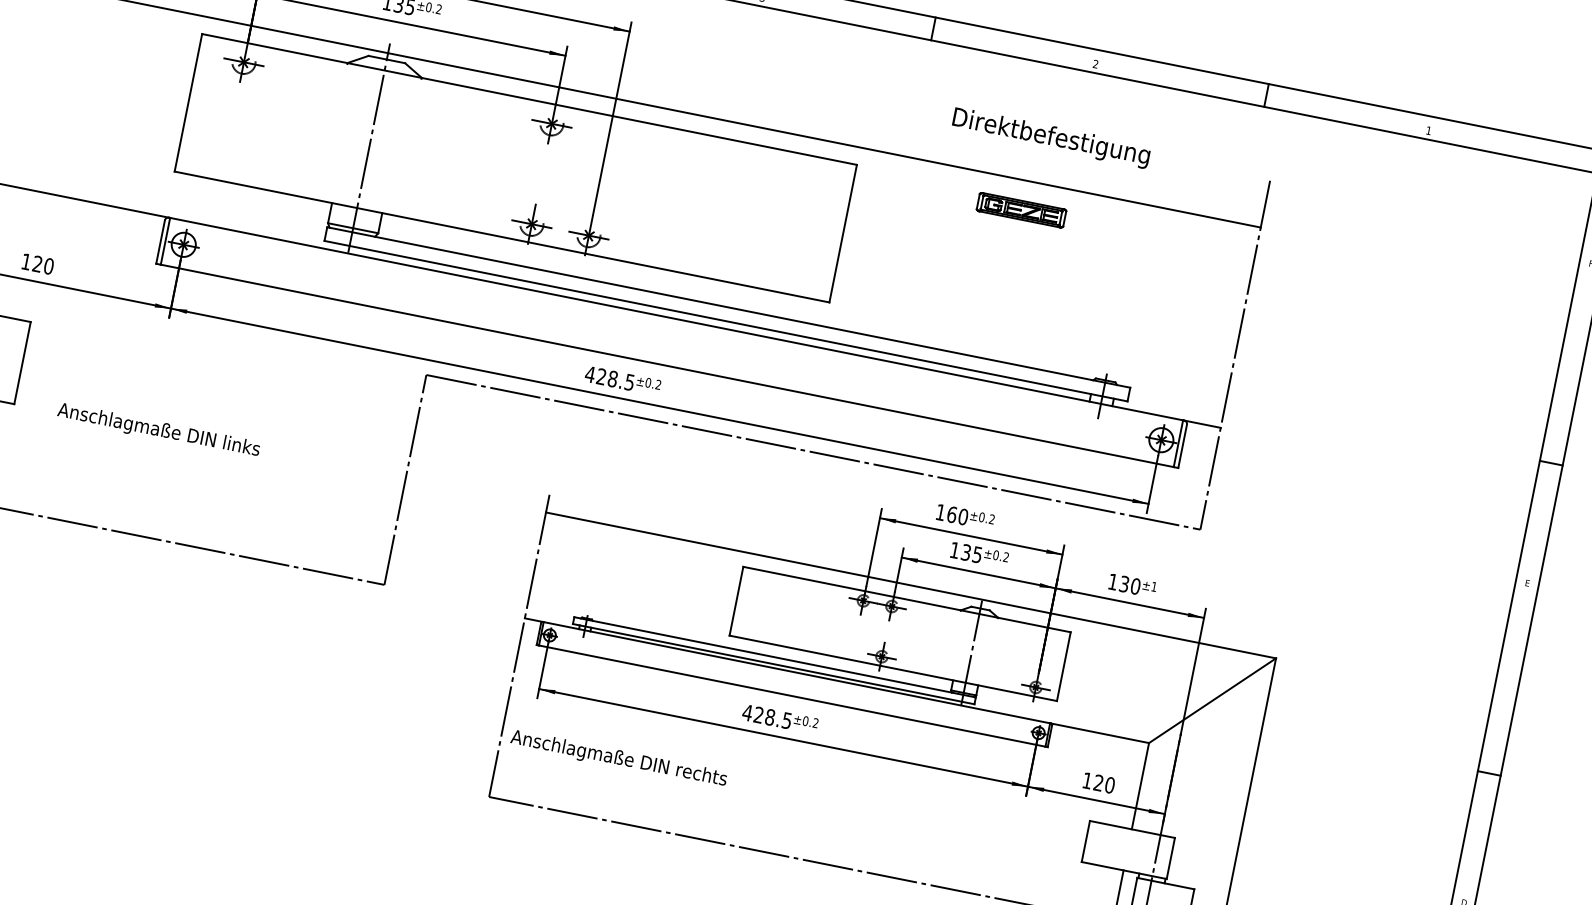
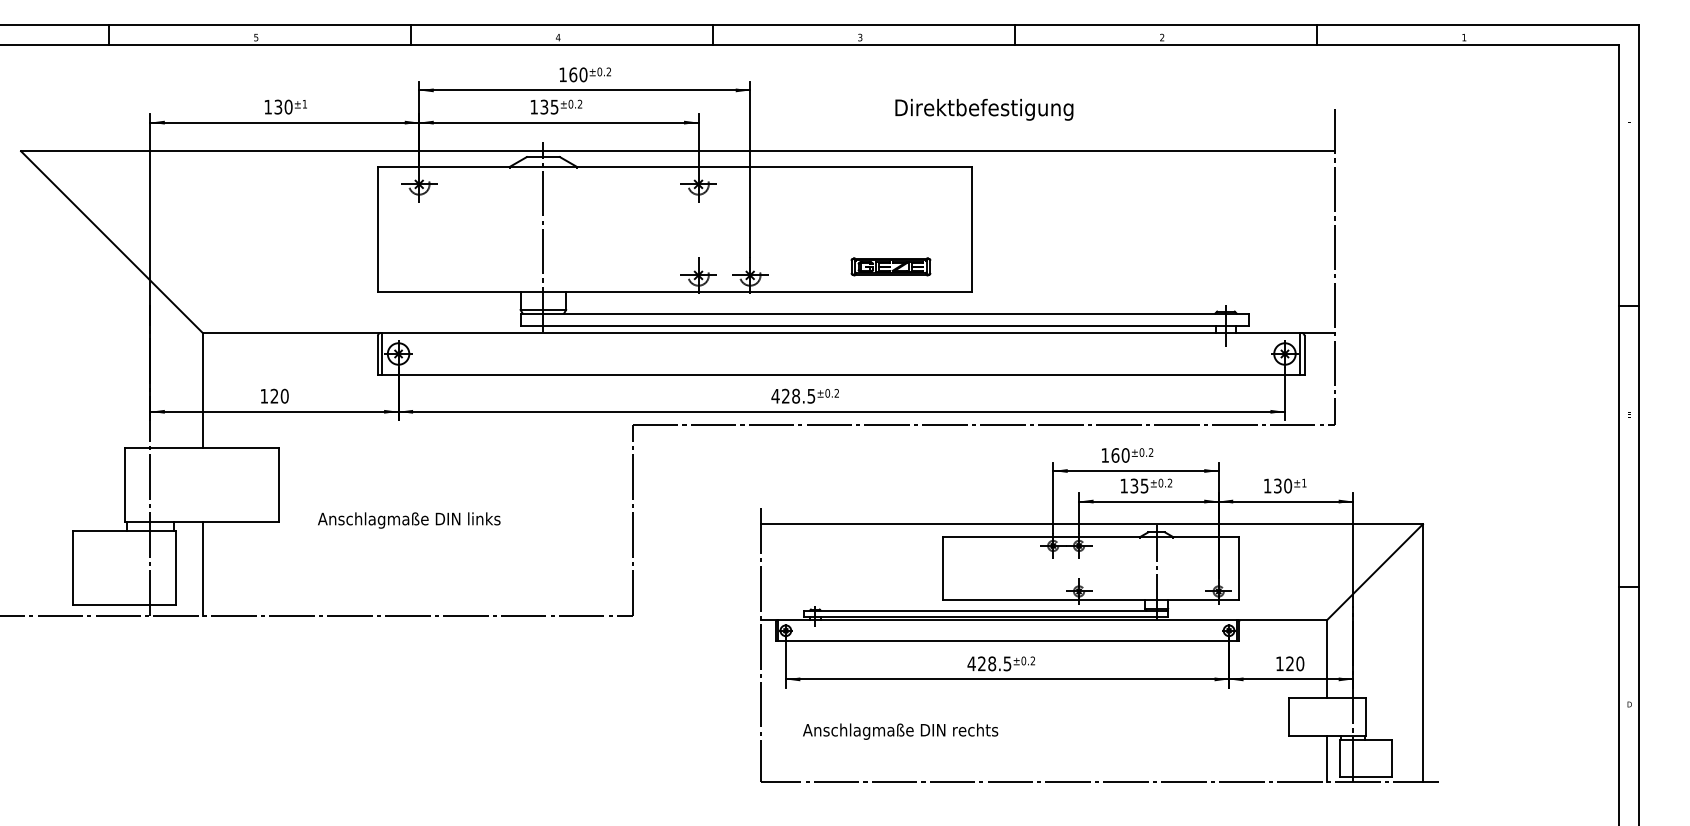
text: (1051, 137) -> (984, 109), moved
part: (1021, 209) -> (890, 266), moved
text: (618, 759) -> (900, 731), moved

